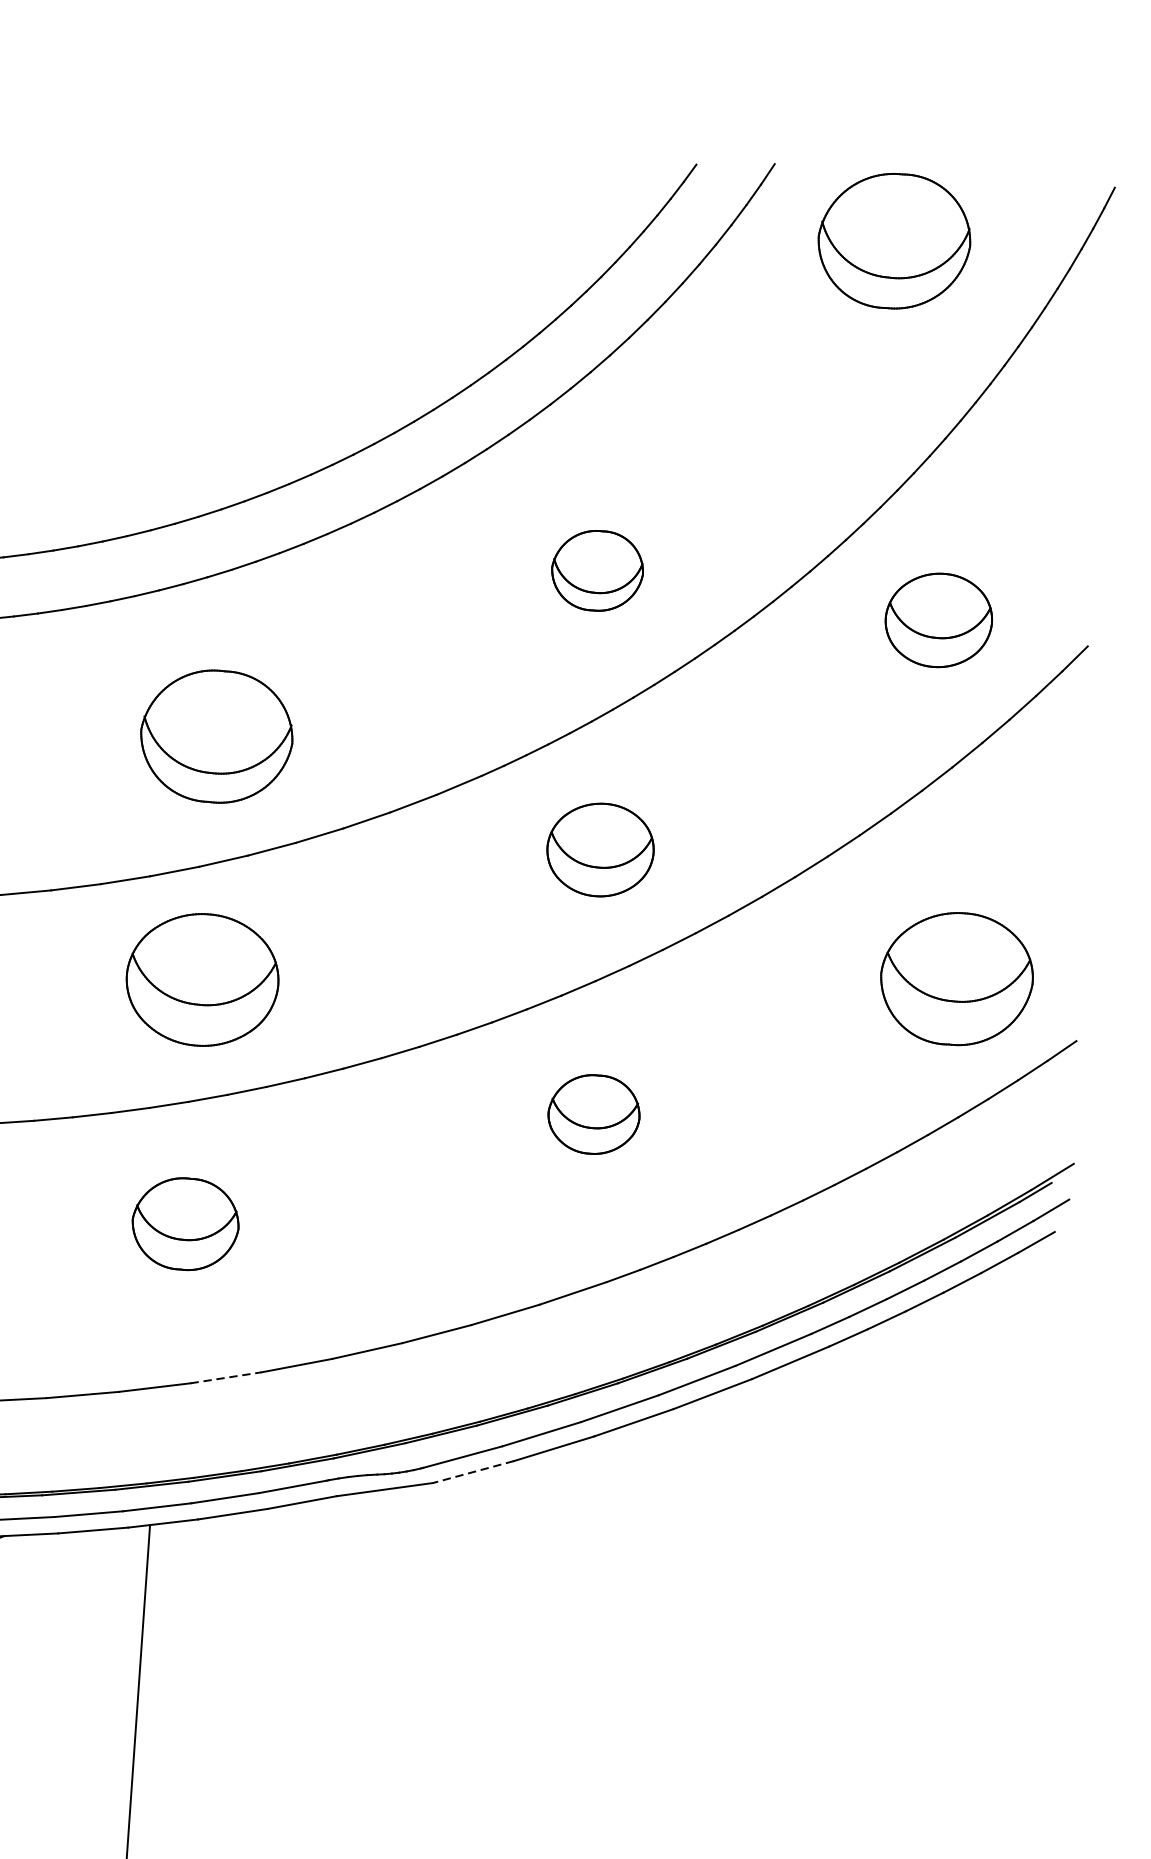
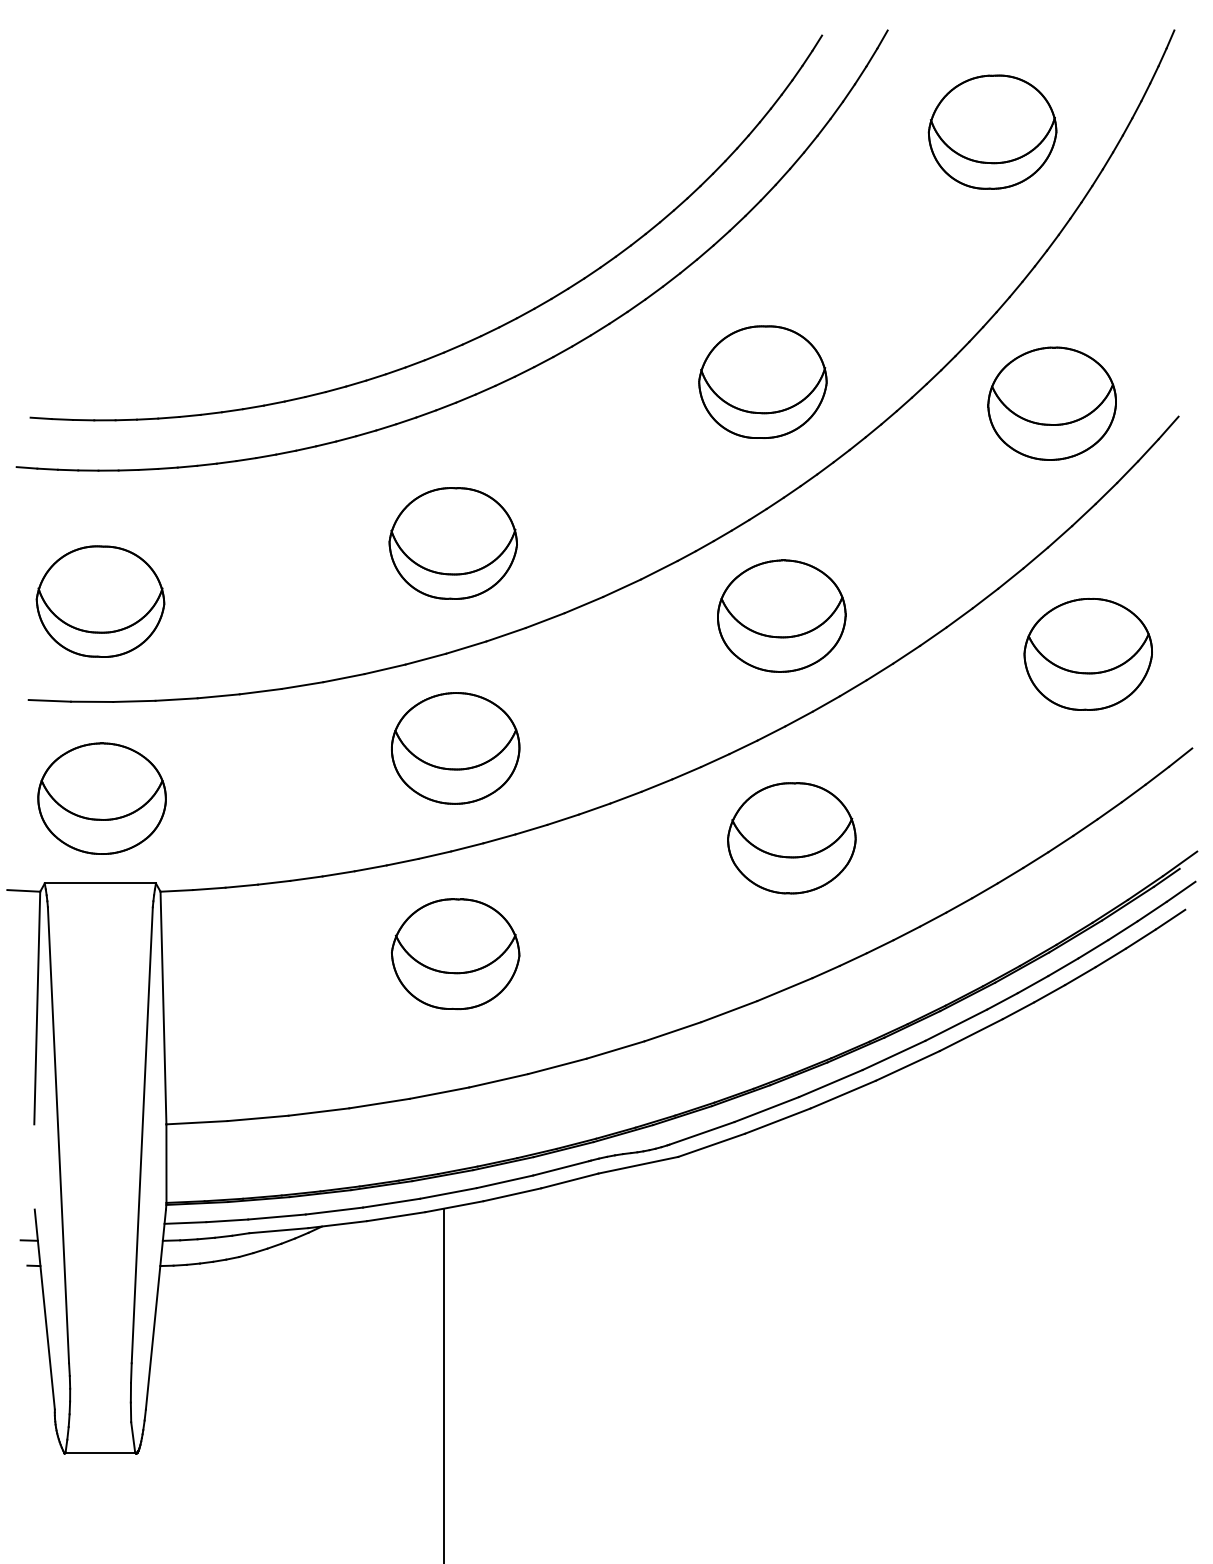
part: (894, 240) -> (992, 131), moved
part: (597, 570) -> (762, 381), size x1.67
part: (938, 620) -> (1051, 403), size x1.43
part: (600, 849) -> (781, 615), size x1.43
part: (955, 979) -> (1087, 654), moved
part: (593, 1114) -> (791, 838), size x1.67
part: (185, 1224) -> (455, 954), size x1.43
line: (227, 1377) -> (499, 1080), dashed -> solid
line: (473, 1472) -> (711, 1145), dashed -> solid

